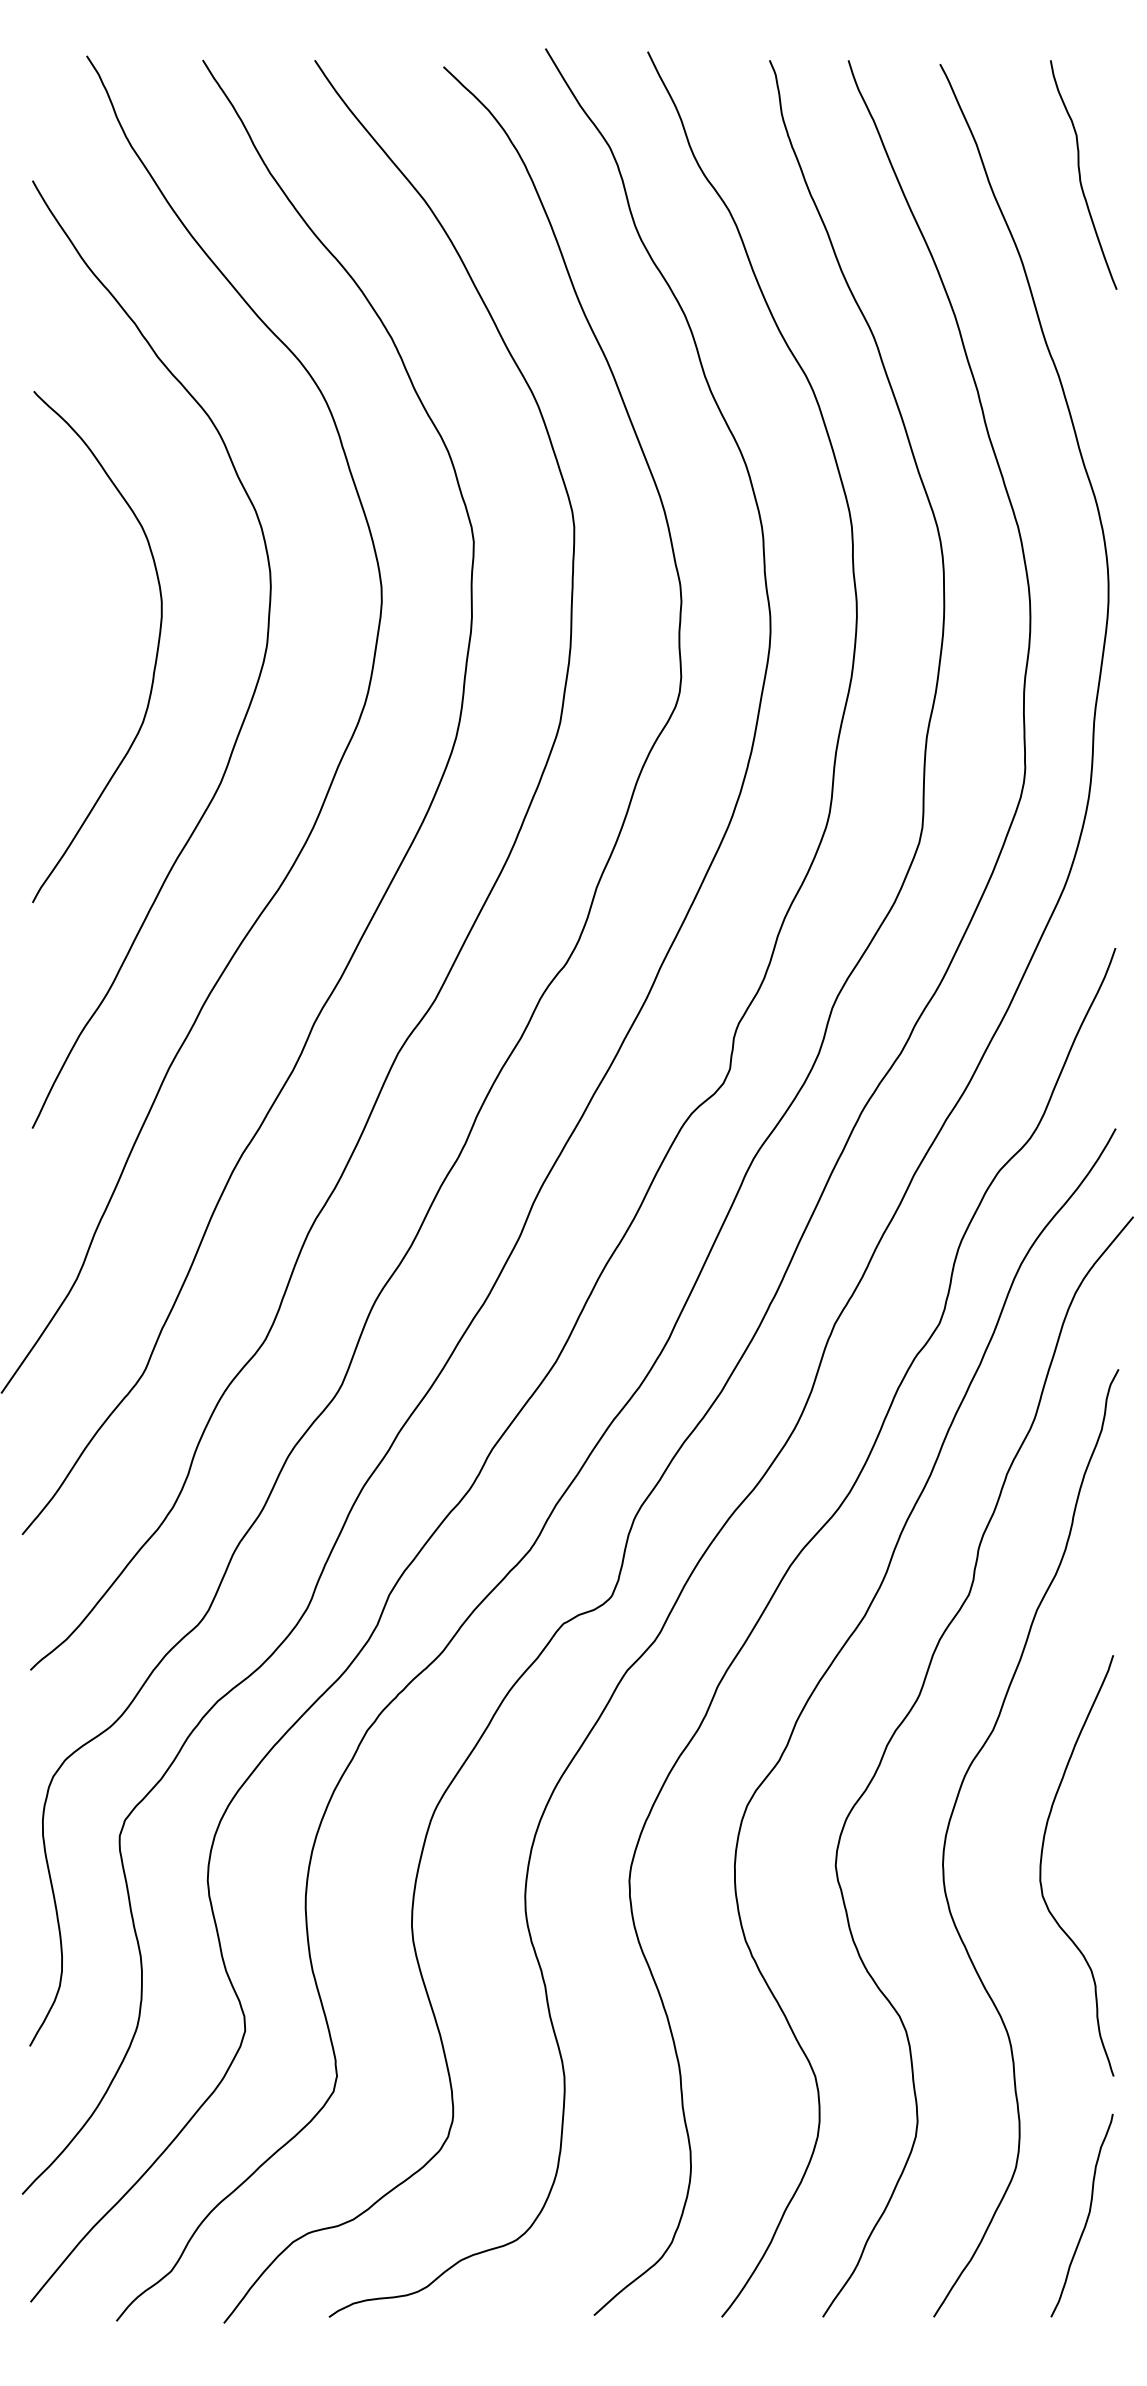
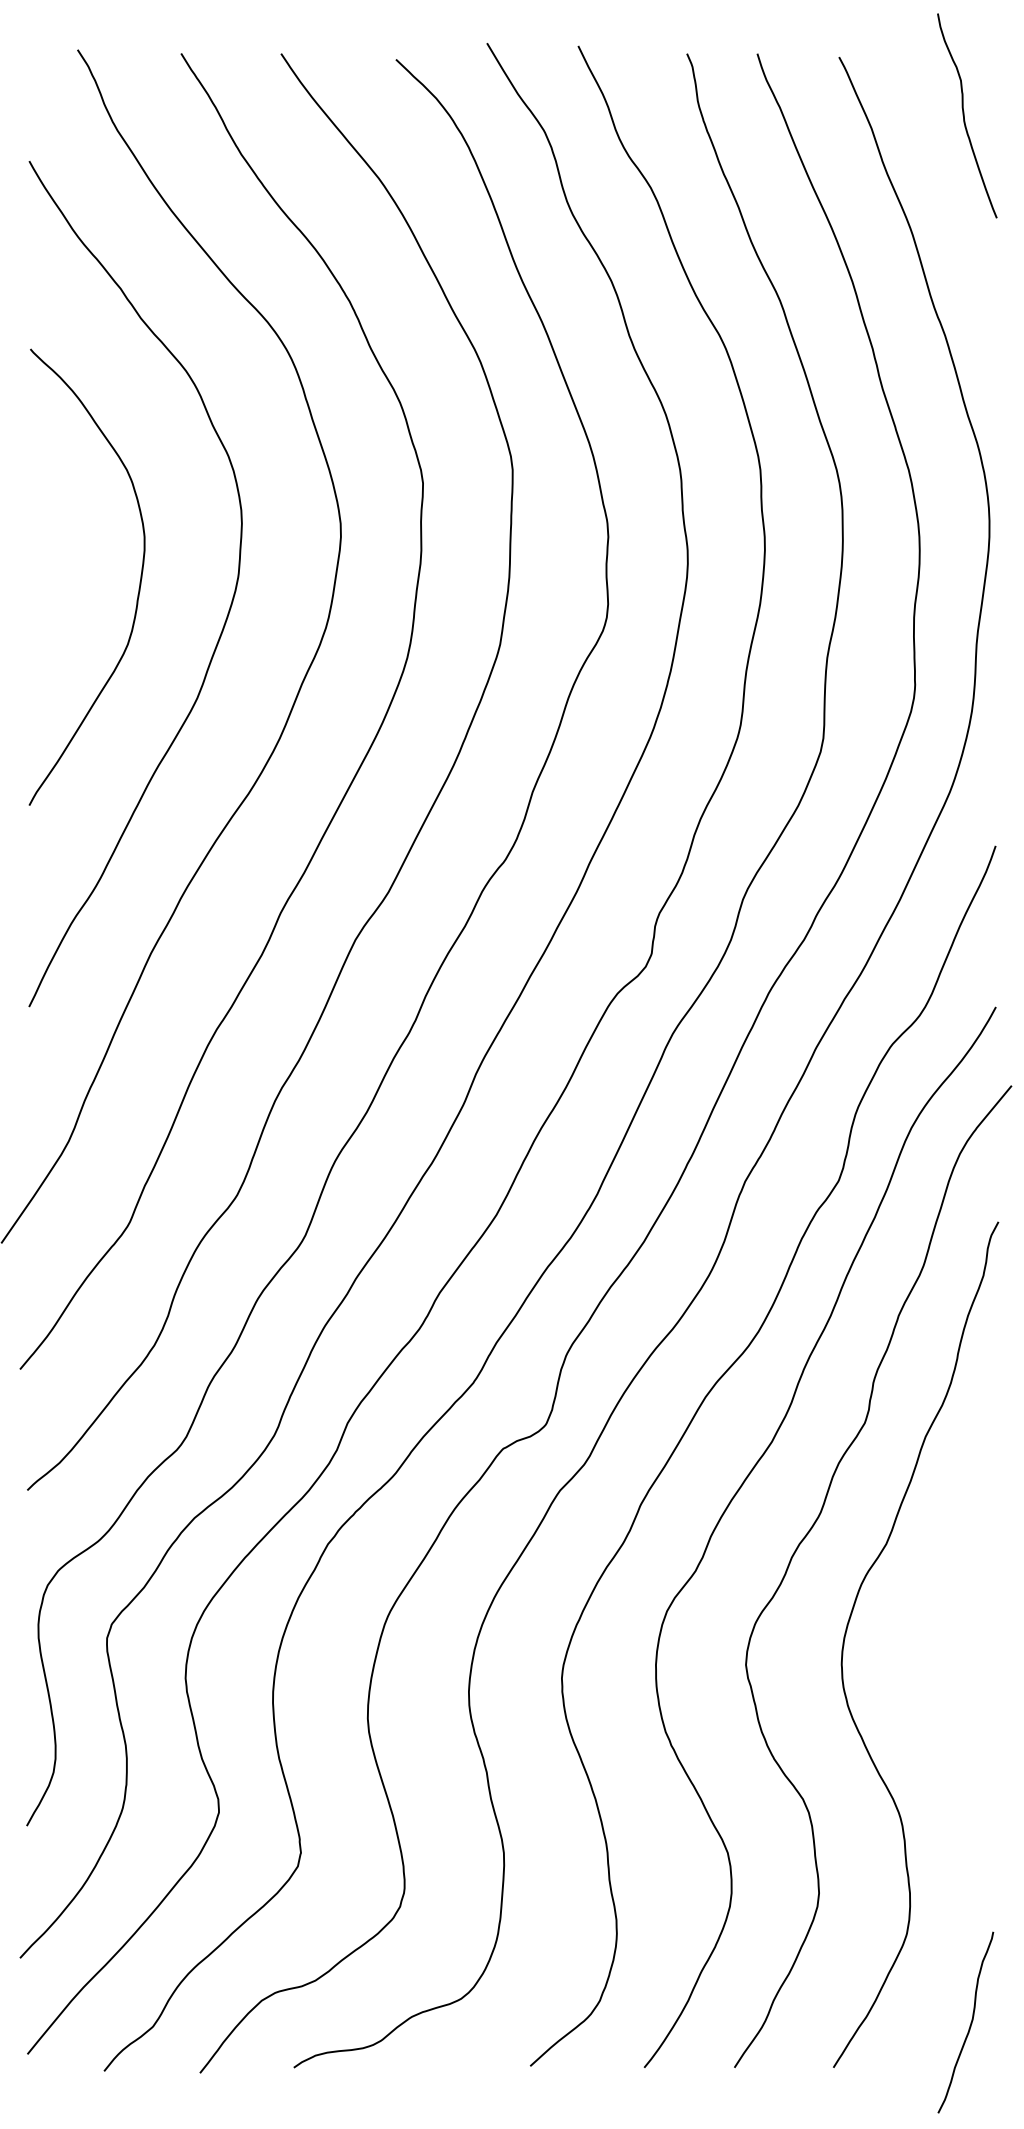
curve: (1080, 174) -> (964, 115), moved
curve: (1042, 1858) -> (930, 1658), removed
curve: (1086, 2218) -> (969, 2025), moved

